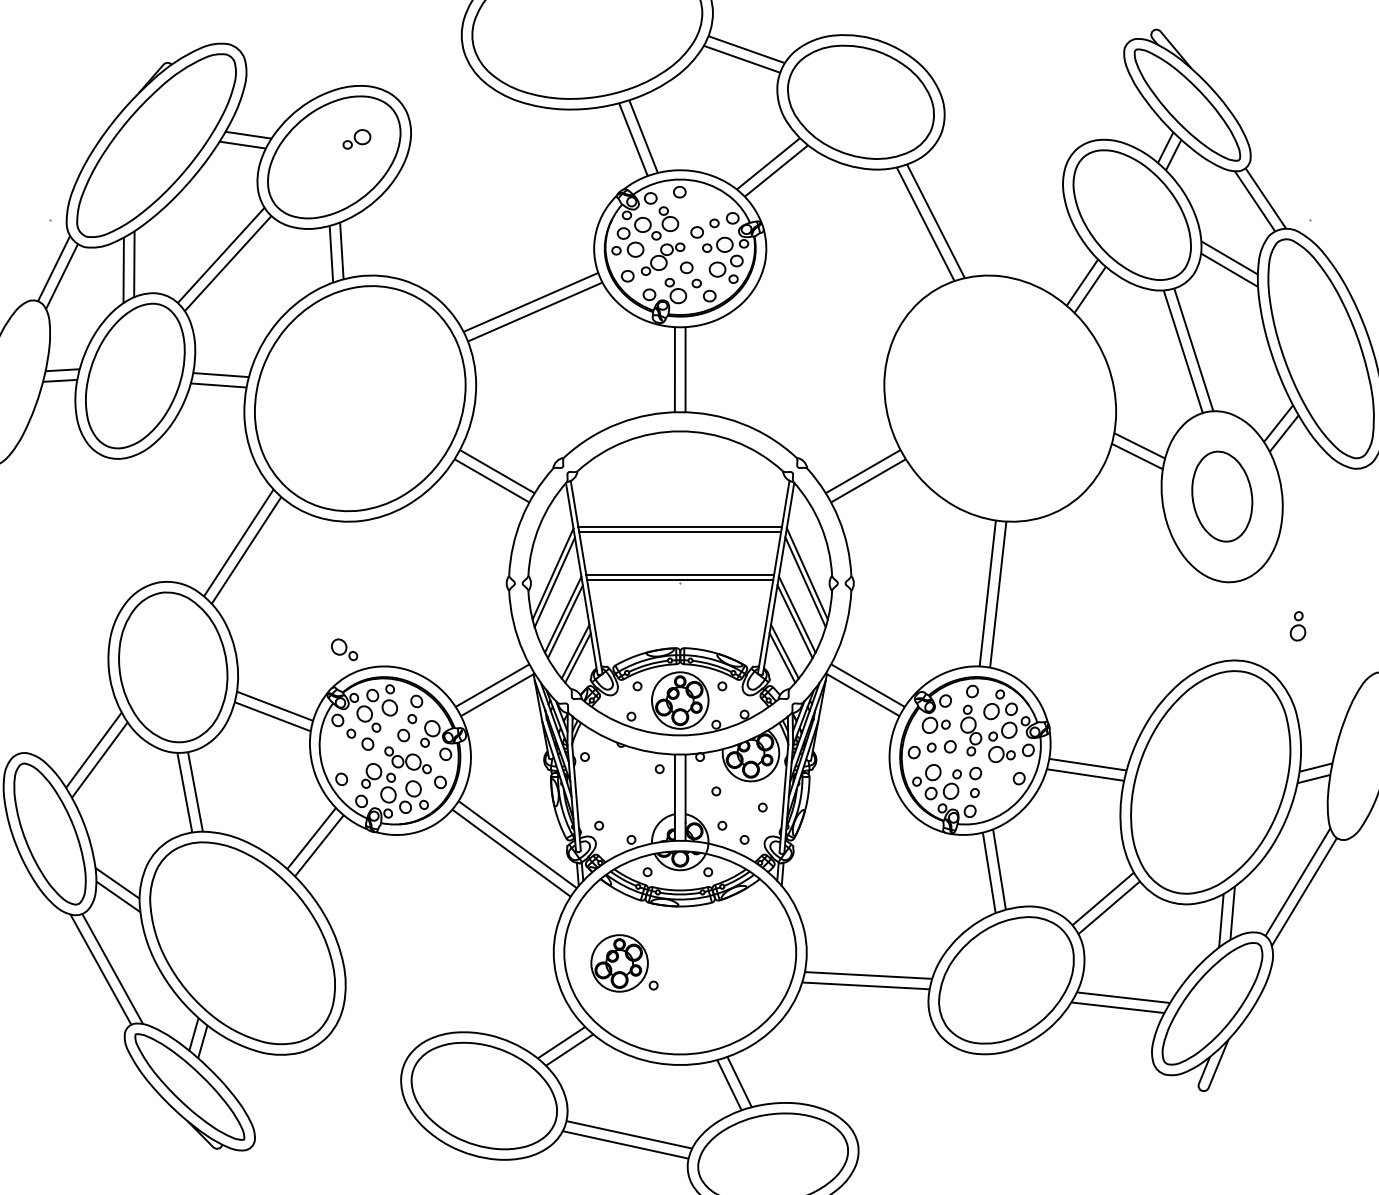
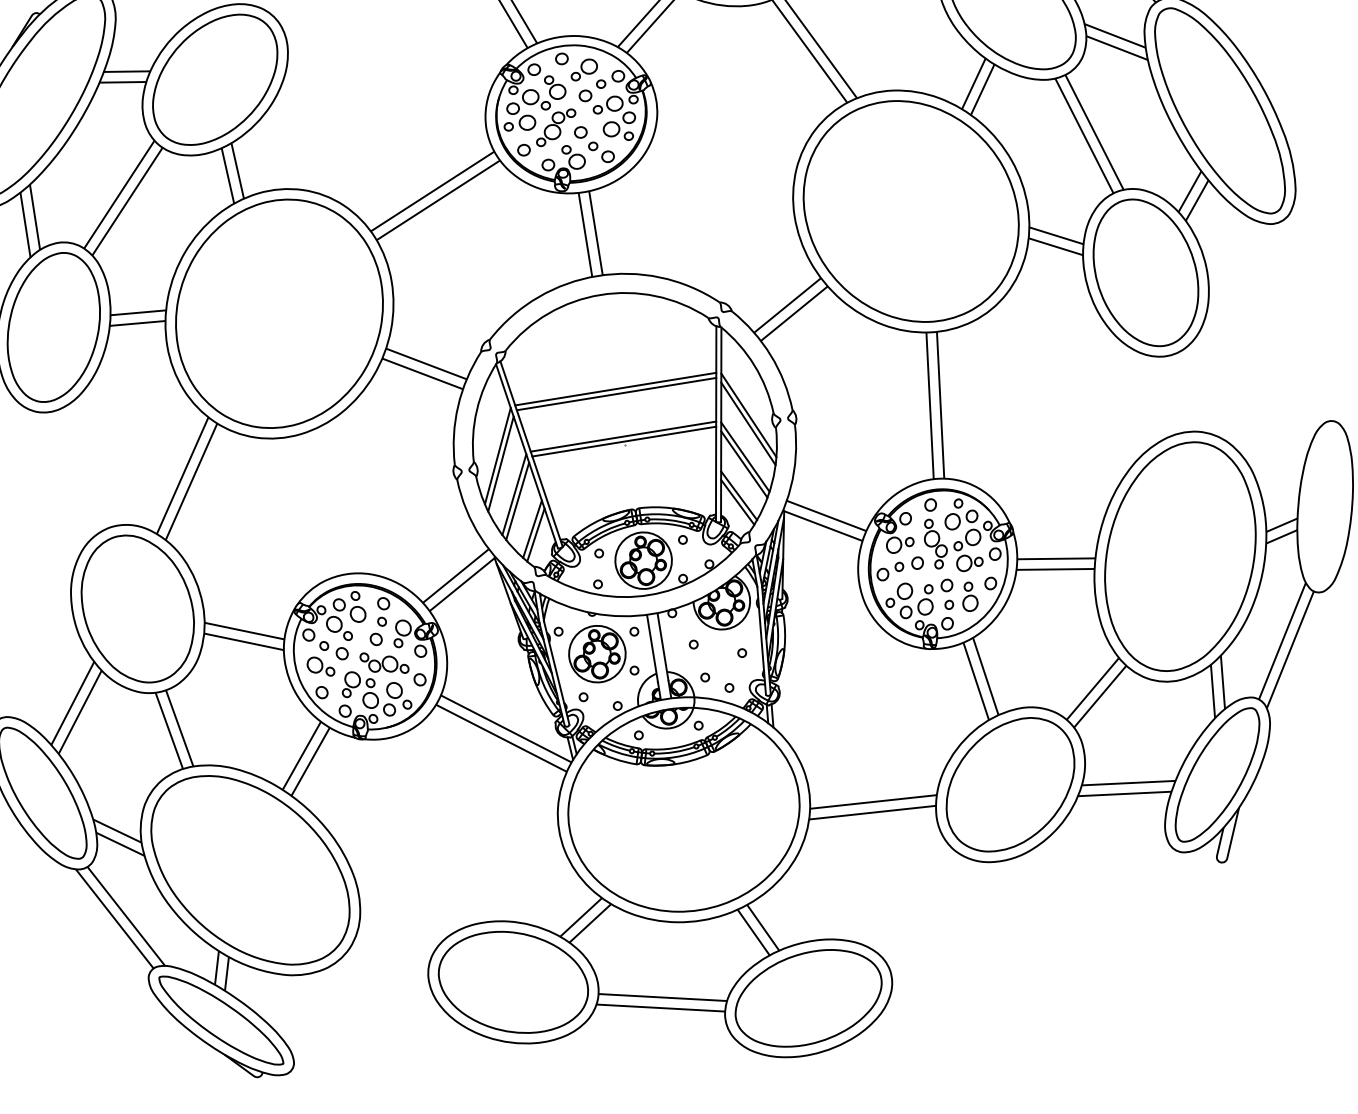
part: (356, 139) -> (583, 69), moved
part: (1000, 398) -> (911, 211), added
part: (1222, 496) -> (1146, 272), size x1.67
part: (1297, 626) -> (968, 597), moved
part: (344, 649) -> (320, 666), moved
part: (624, 963) -> (602, 653), moved

